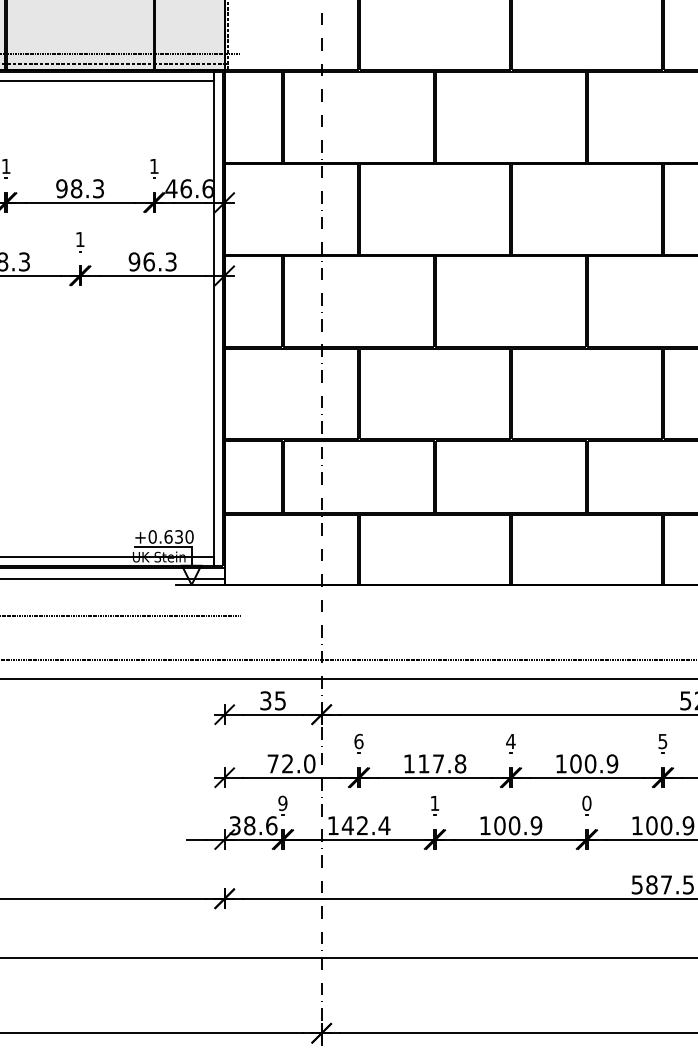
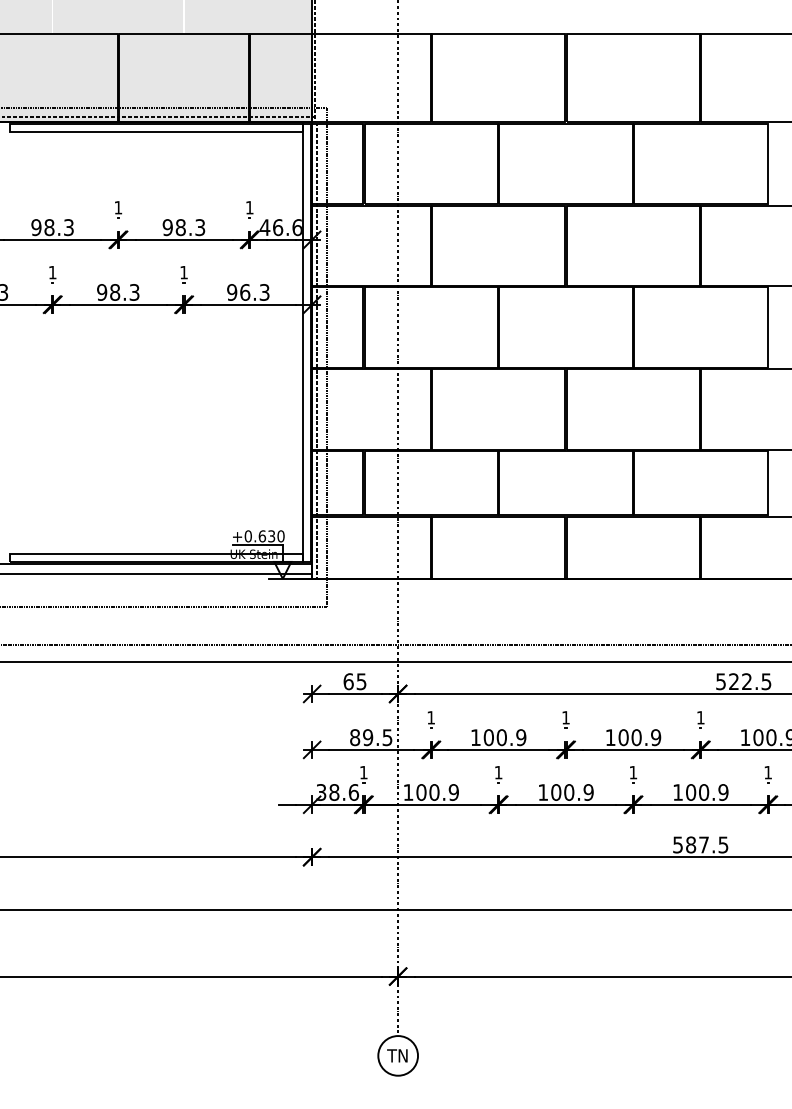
line: (230, 327) -> (317, 350), added
line: (240, 334) -> (326, 356), added
text: (265, 700) -> (348, 681), 35 -> 65
text: (359, 741) -> (431, 717), 6 -> 1
text: (510, 741) -> (565, 717), 4 -> 1
text: (662, 741) -> (700, 717), 5 -> 1
text: (291, 763) -> (371, 737), 72.0 -> 89.5
text: (441, 763) -> (504, 737), 117.8 -> 100.9
text: (282, 803) -> (363, 772), 9 -> 1
text: (587, 803) -> (633, 772), 0 -> 1
text: (366, 825) -> (437, 792), 142.4 -> 100.9

